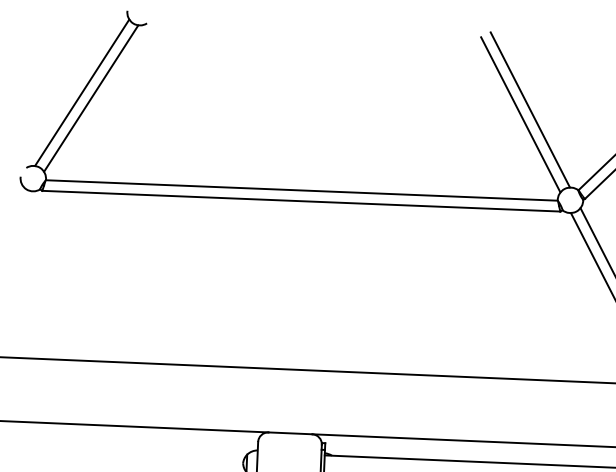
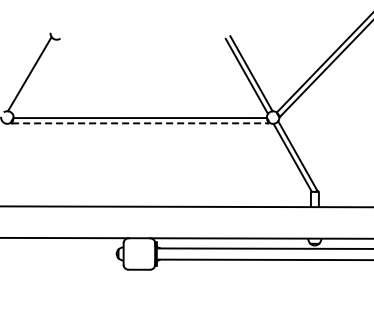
line: (91, 97) -> (34, 76), removed
line: (301, 201) -> (140, 123), solid -> dashed

